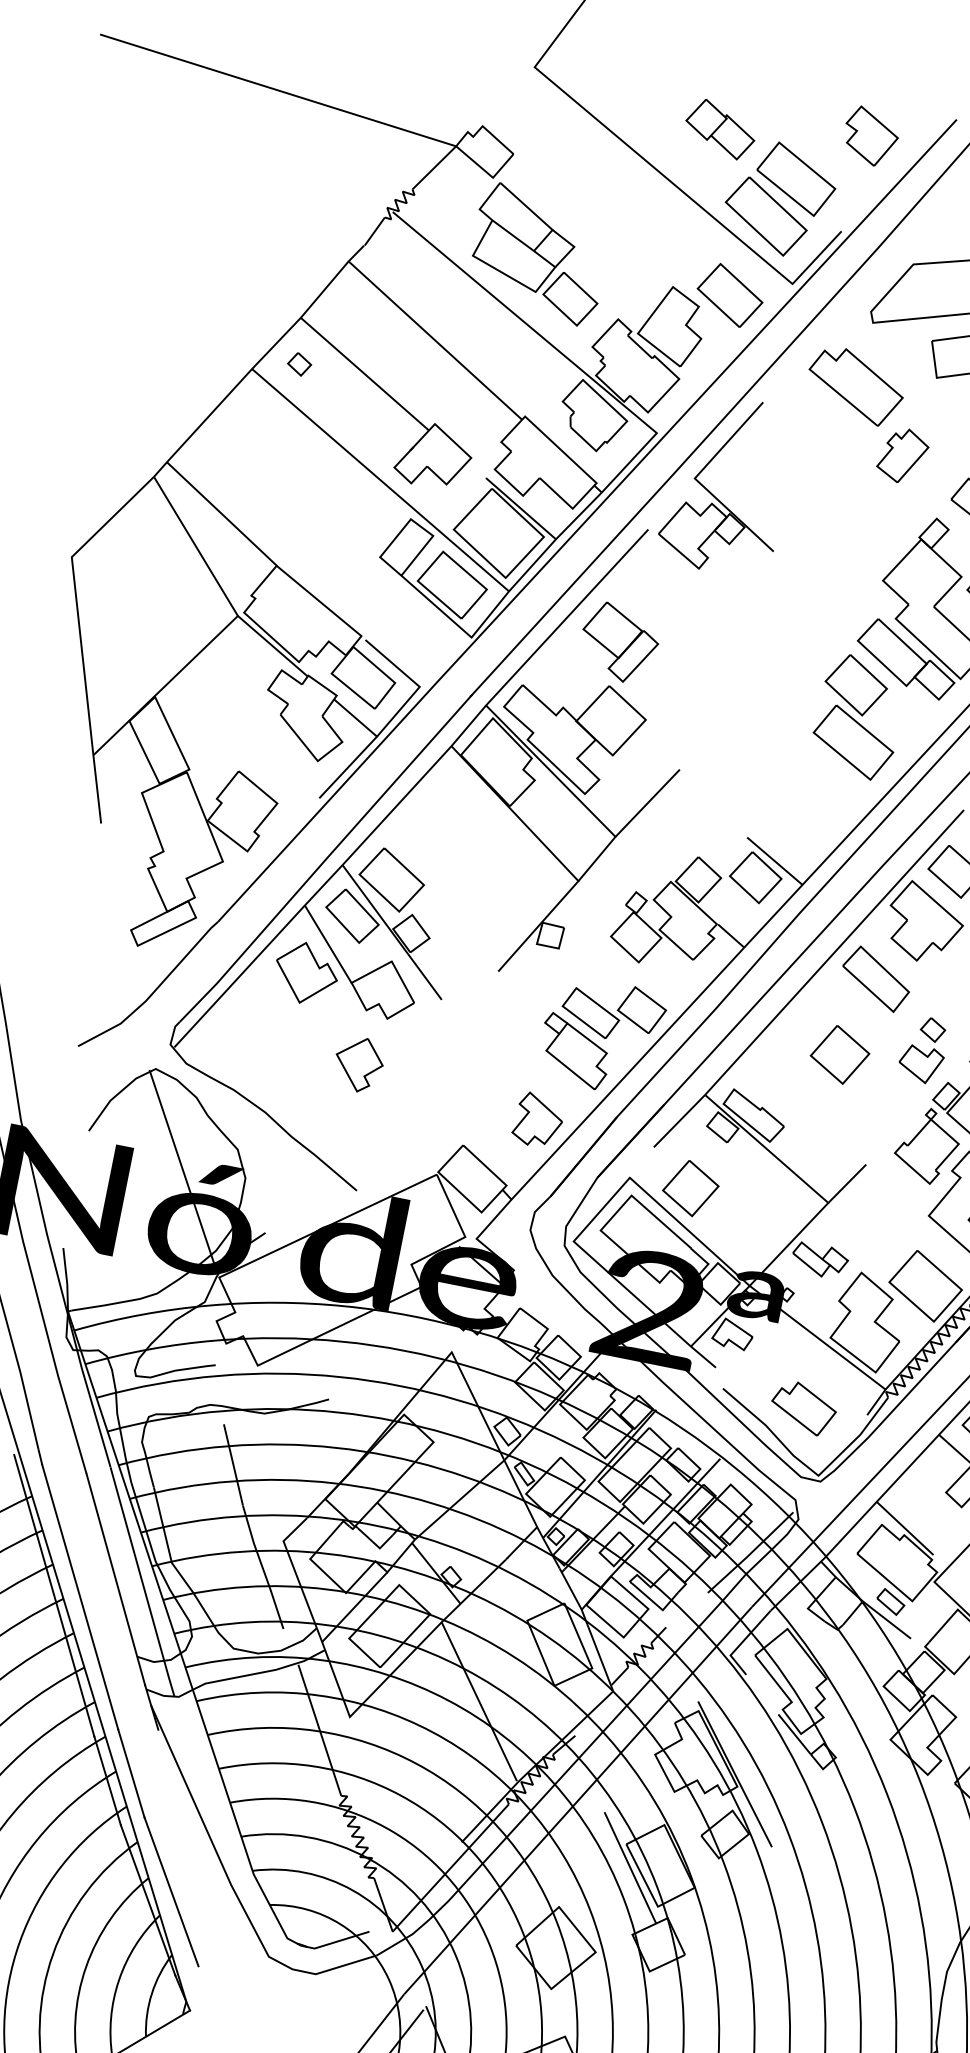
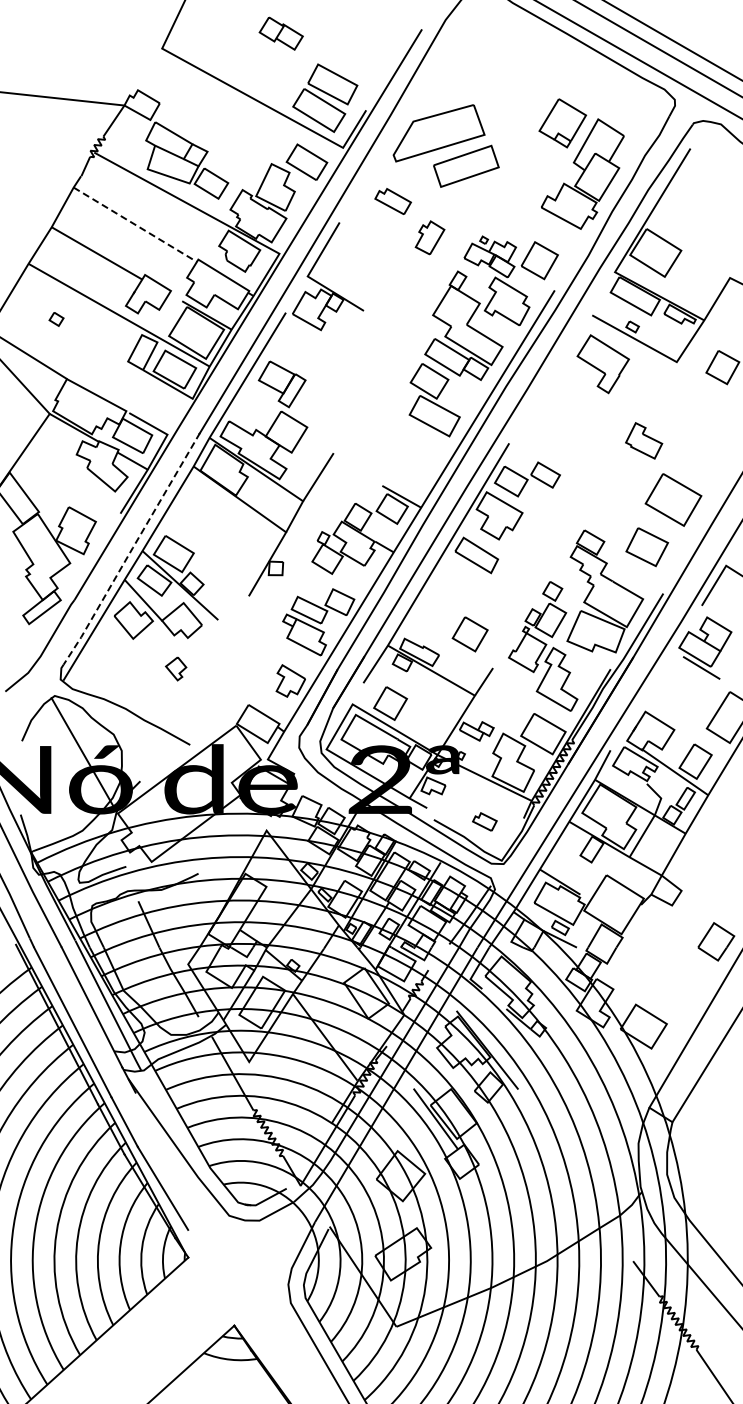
part: (719, 128) -> (280, 33), moved
part: (871, 135) -> (372, 49), removed
line: (435, 340) -> (135, 224), solid -> dashed
part: (299, 364) -> (56, 319), moved
part: (854, 385) -> (392, 201), size x0.6
line: (327, 859) -> (132, 549), solid -> dashed
part: (923, 1048) -> (513, 591), removed
part: (838, 1054) -> (469, 634), moved
part: (357, 1063) -> (175, 668), size x0.7
part: (803, 1407) -> (484, 821), size x0.6

